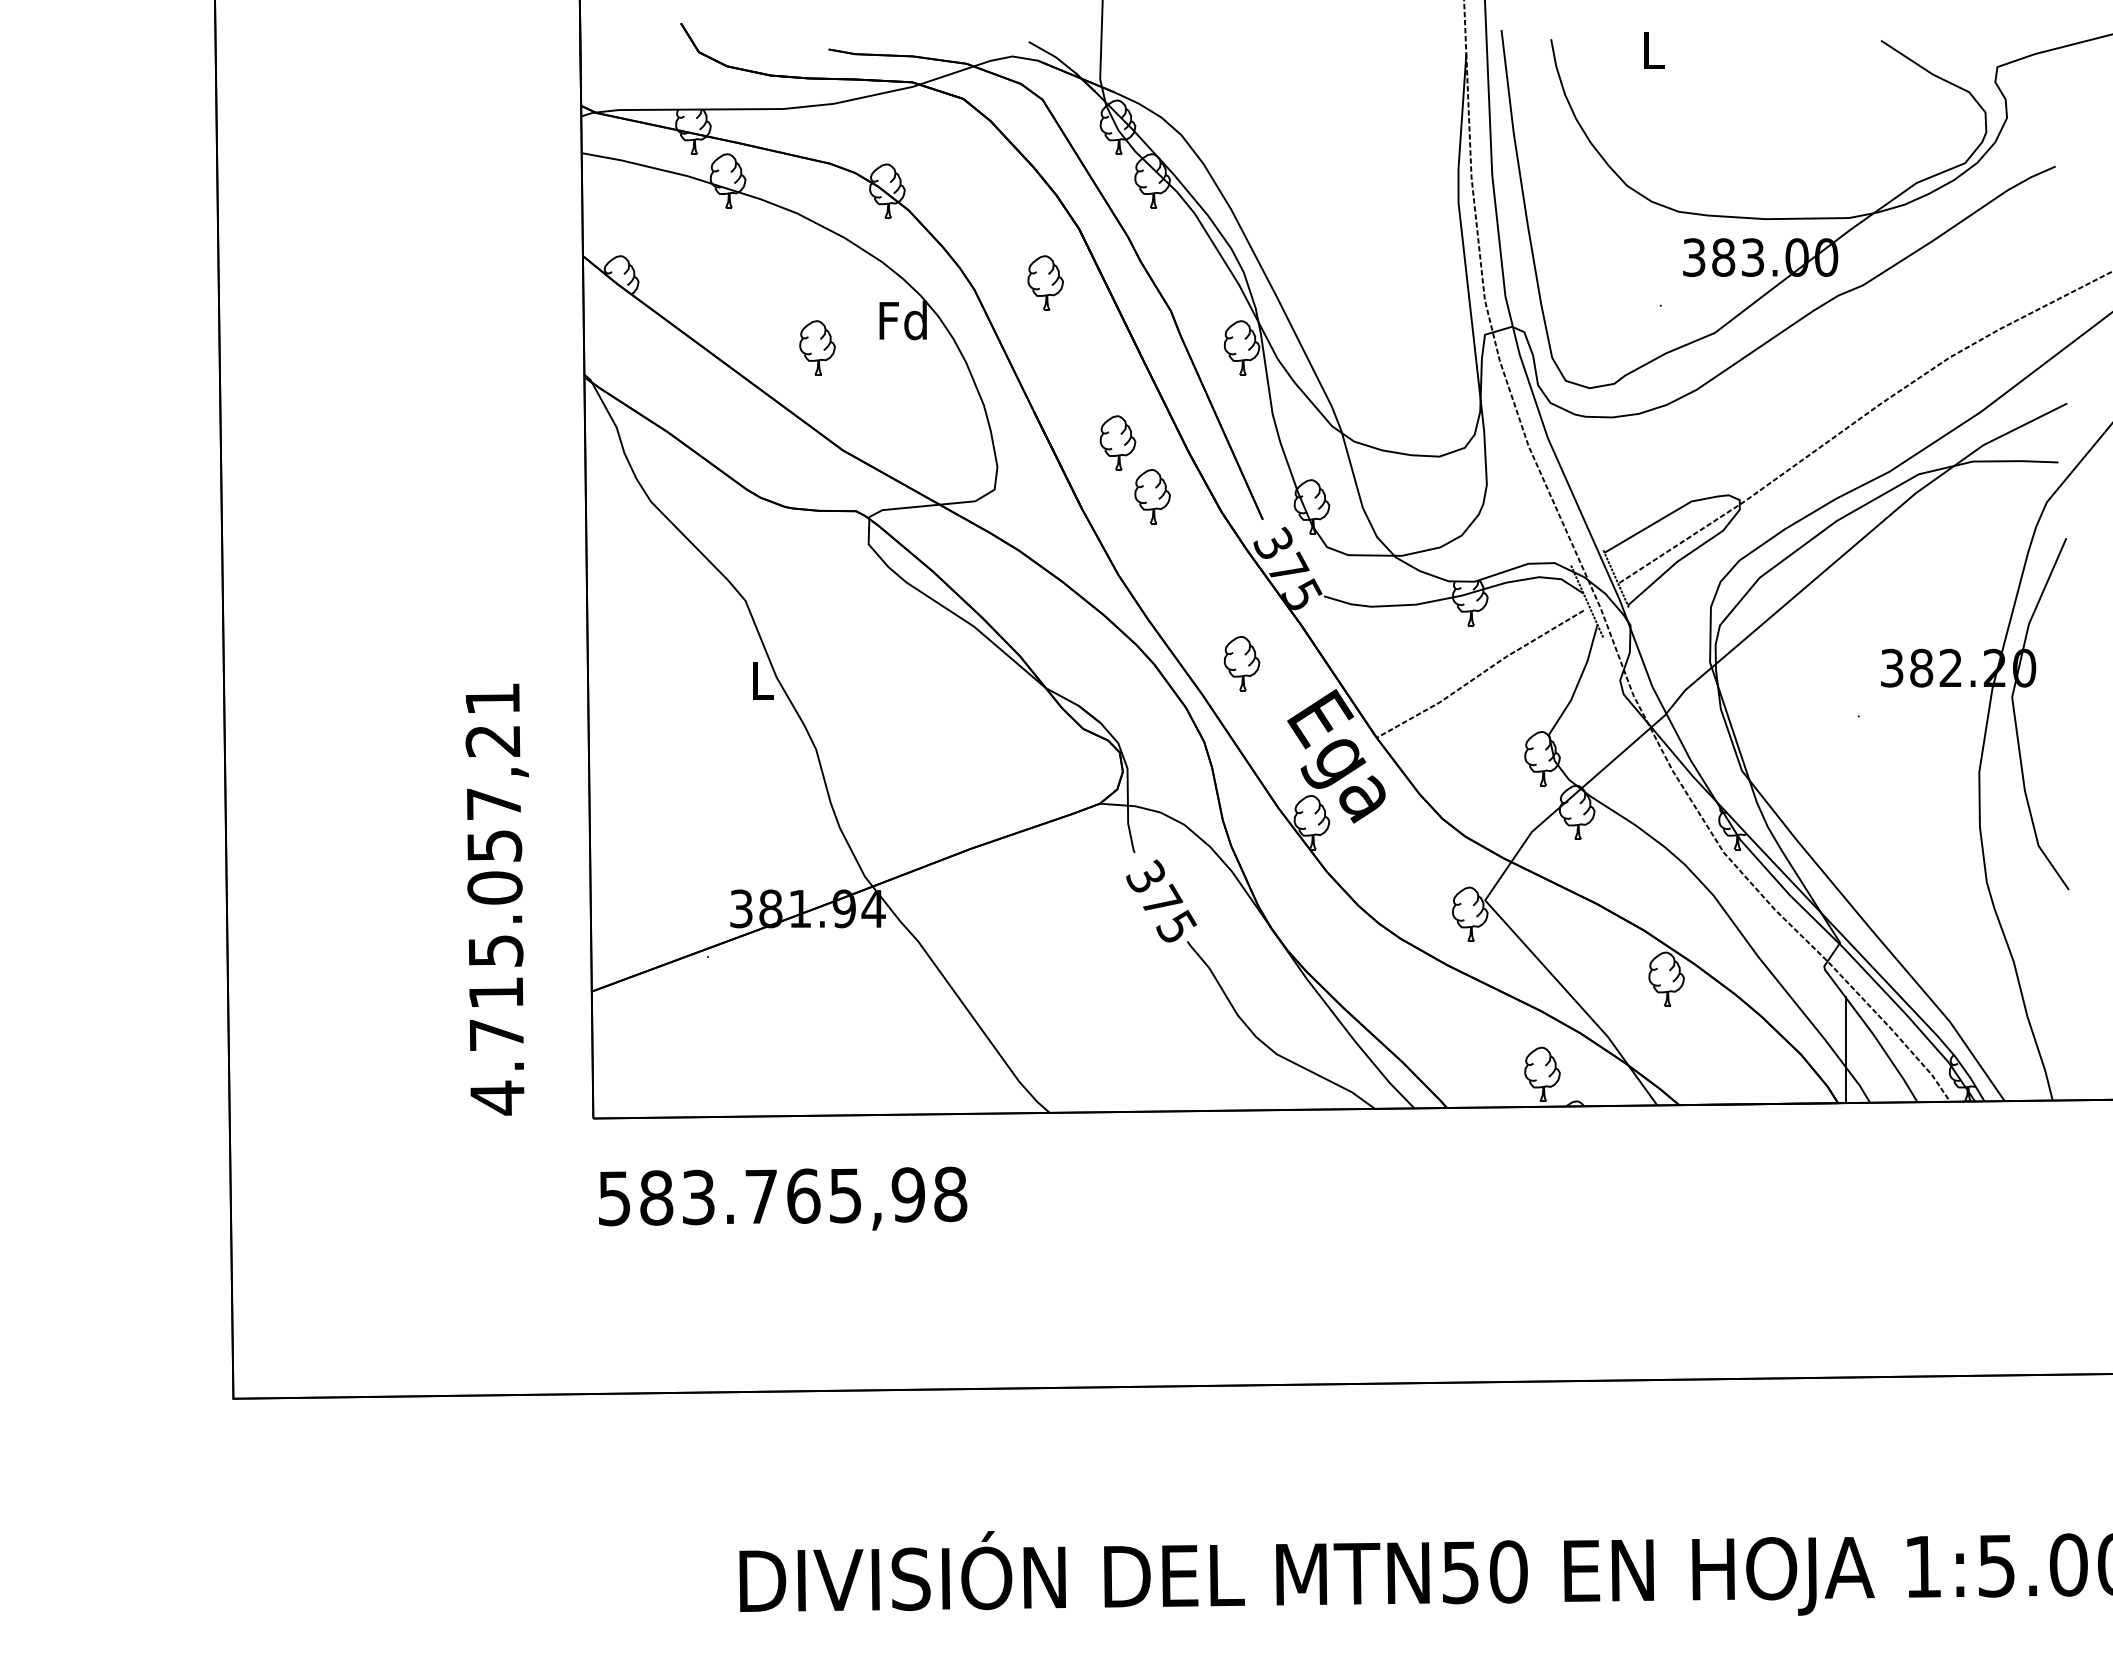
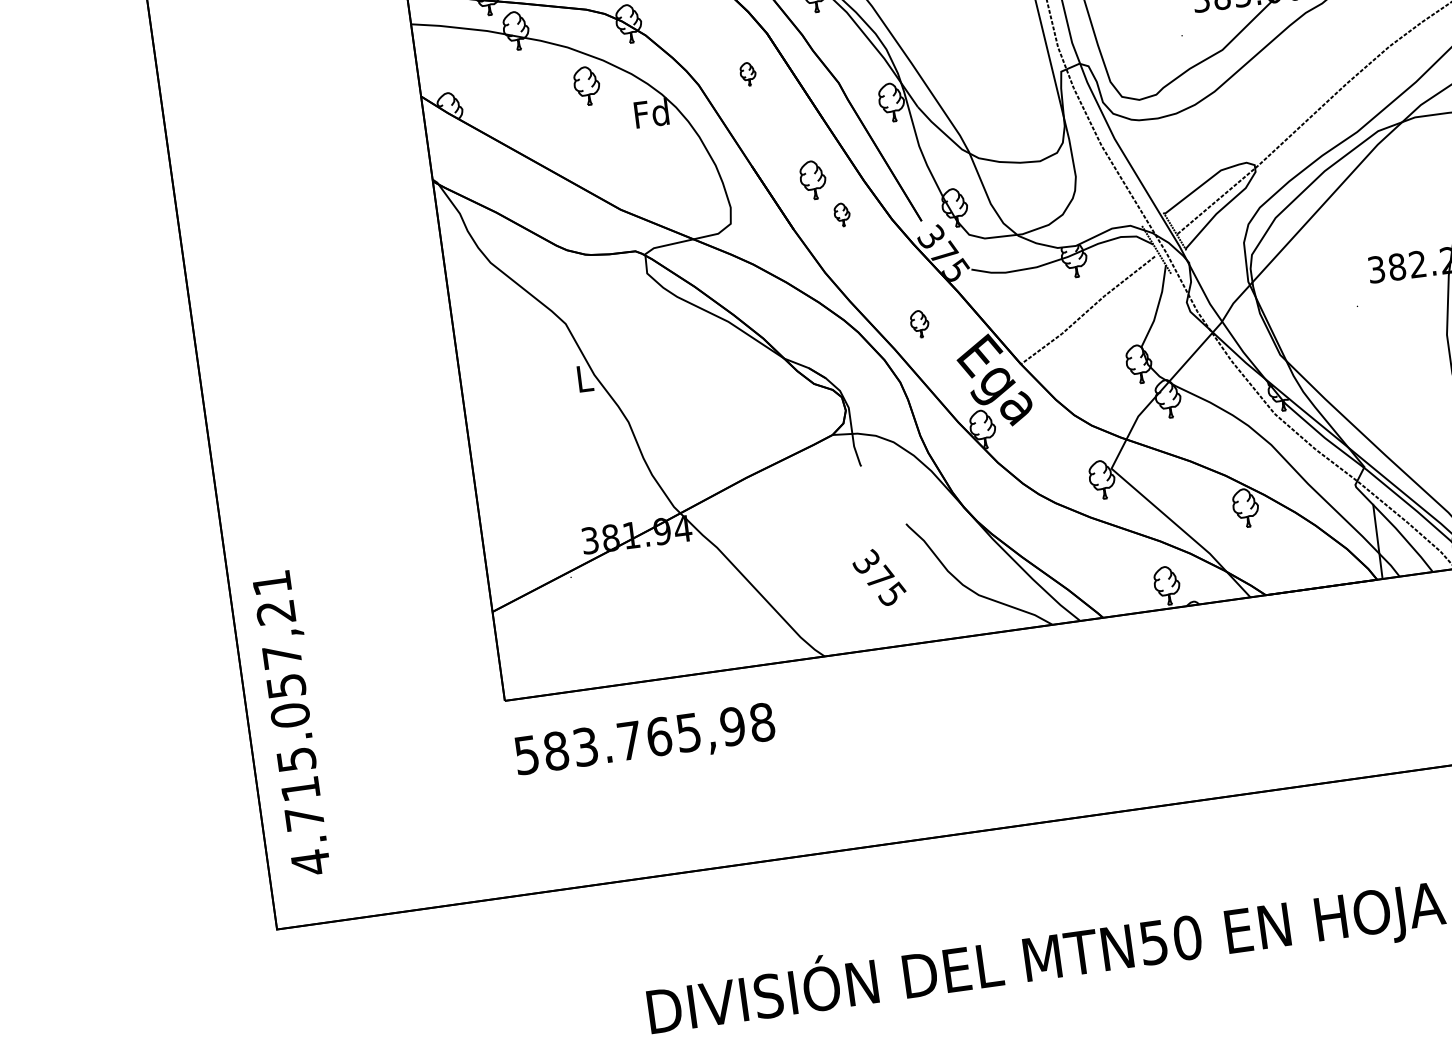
part: (1045, 282) -> (748, 73), size x0.6
part: (817, 347) -> (587, 85), moved
part: (1152, 496) -> (842, 214), size x0.6
part: (1241, 663) -> (919, 324), size x0.7
text: (496, 899) -> (292, 723), moved
text: (1161, 900) -> (879, 577), moved

